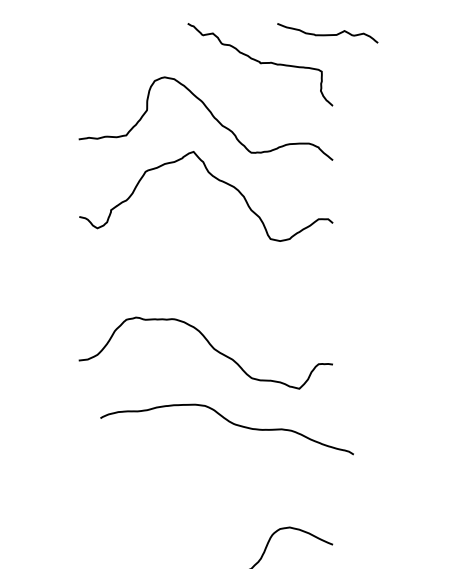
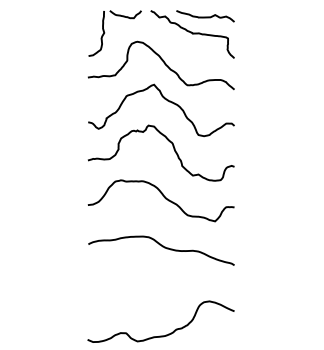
curve: (327, 33) -> (205, 16), moved
part: (109, 61) -> (105, 32), added
curve: (227, 264) -> (173, 149), added
curve: (228, 423) -> (162, 247), moved

